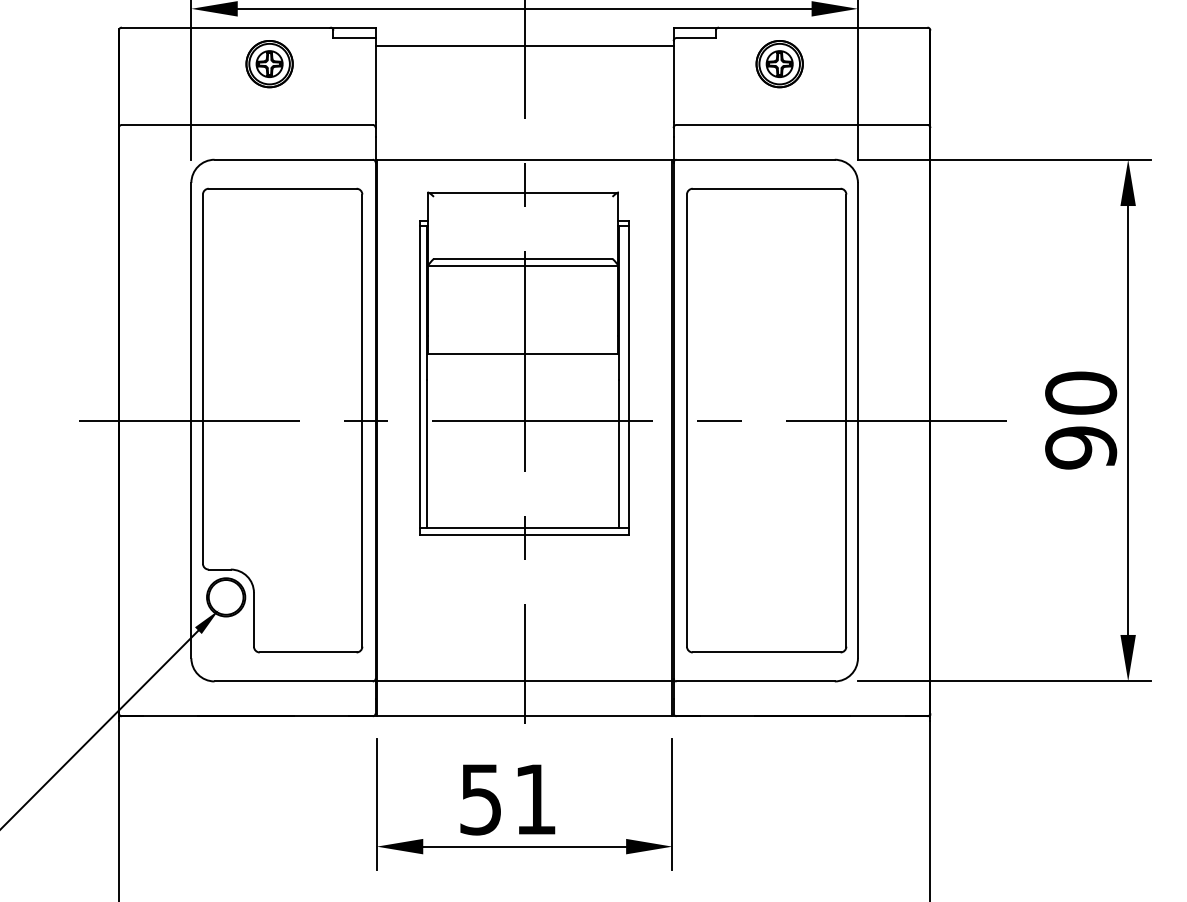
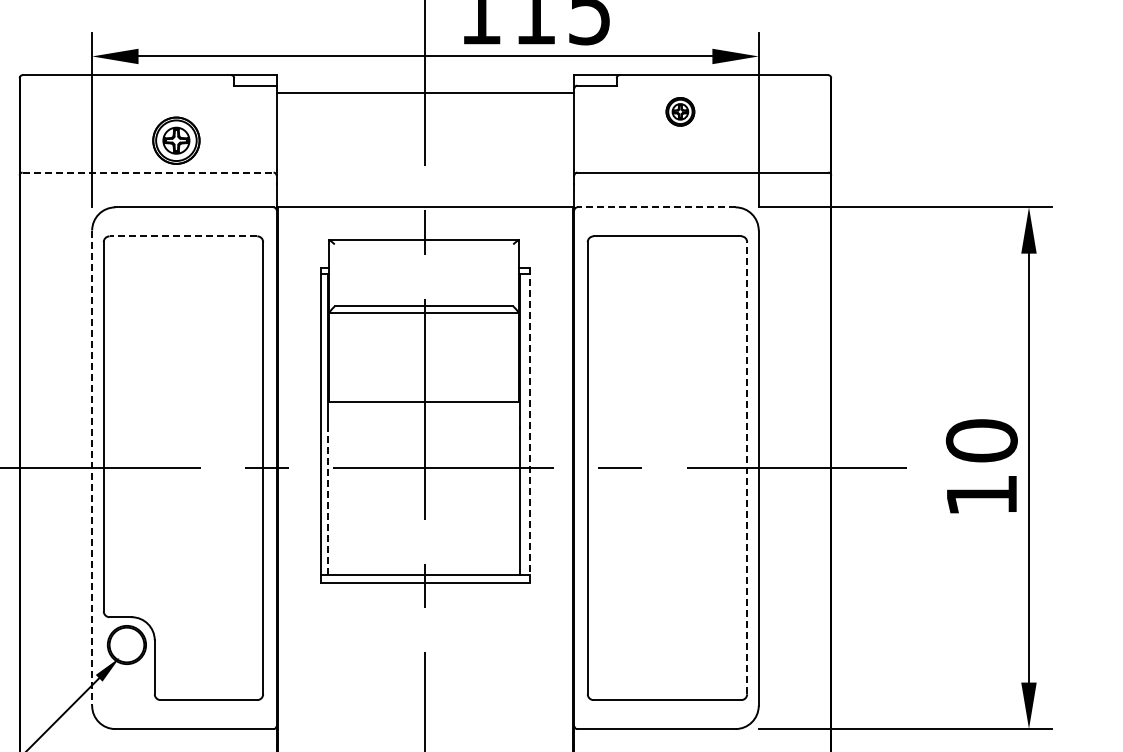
part: (269, 64) -> (176, 141), moved
part: (779, 64) -> (680, 112), size x0.6
line: (247, 124) -> (148, 172), solid -> dashed
line: (755, 159) -> (656, 207), solid -> dashed
line: (282, 188) -> (183, 236), solid -> dashed
line: (629, 378) -> (530, 426), solid -> dashed
line: (191, 420) -> (92, 468), solid -> dashed
line: (846, 420) -> (747, 468), solid -> dashed
text: (1081, 447) -> (982, 495), 90 -> 10
line: (427, 454) -> (328, 502), solid -> dashed
line: (524, 681) -> (425, 729), removed

